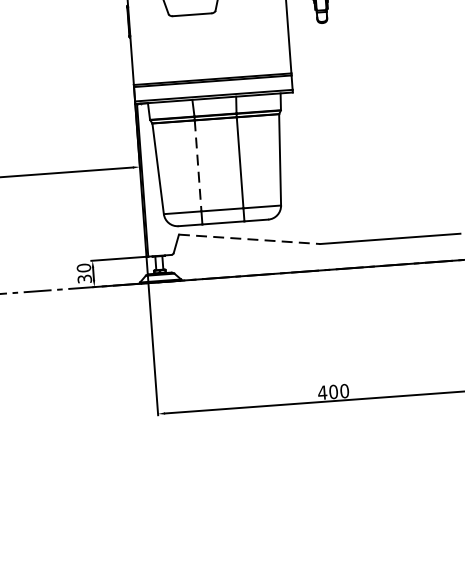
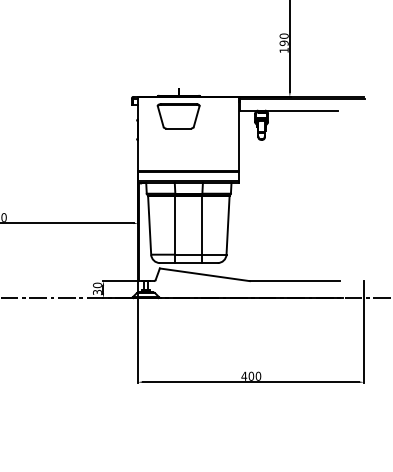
line: (198, 165) -> (175, 225), dashed -> solid
line: (250, 238) -> (205, 274), dashed -> solid

